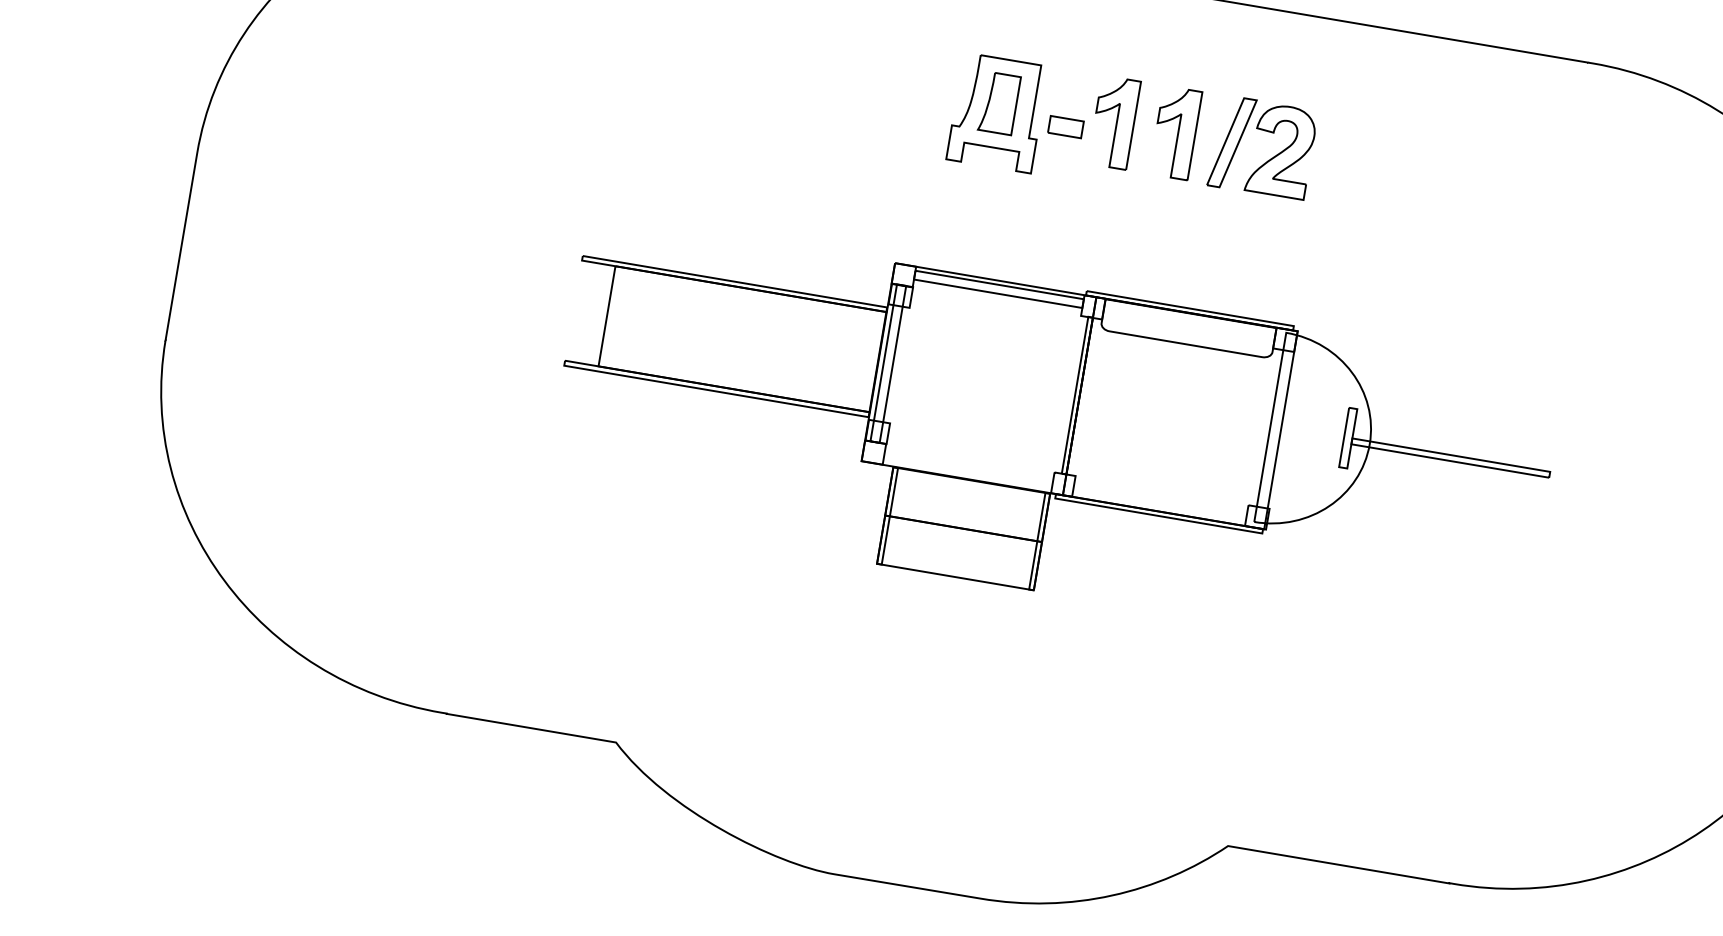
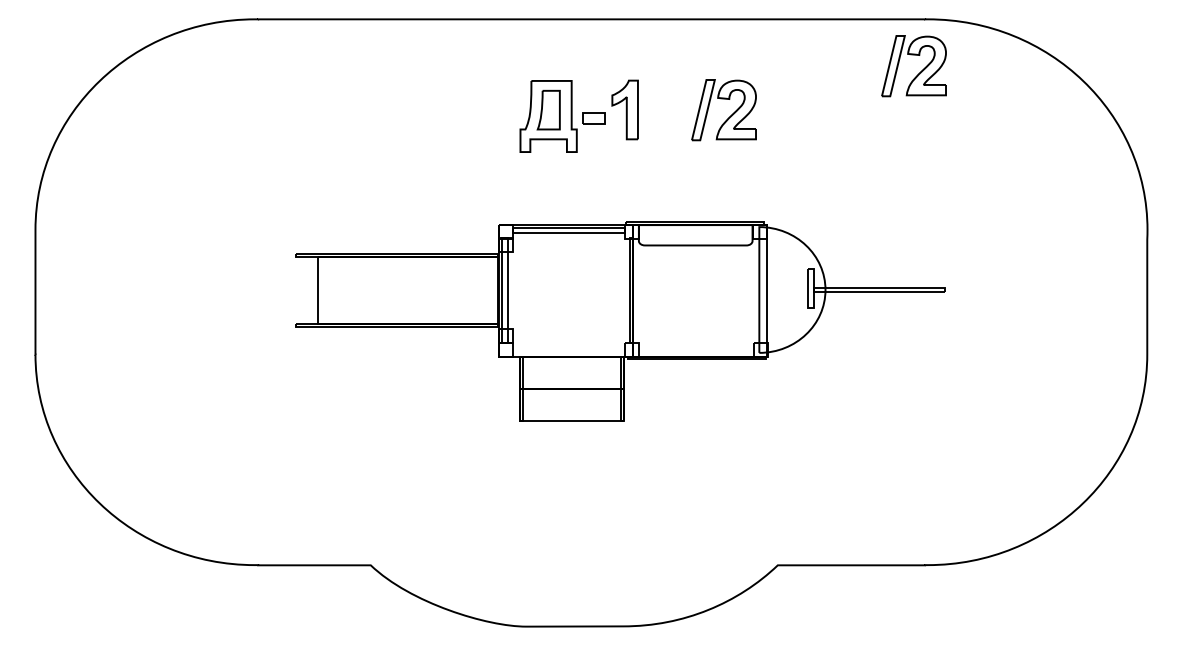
part: (1175, 132) -> (665, 109), removed
part: (1566, 141) -> (919, 72), added

